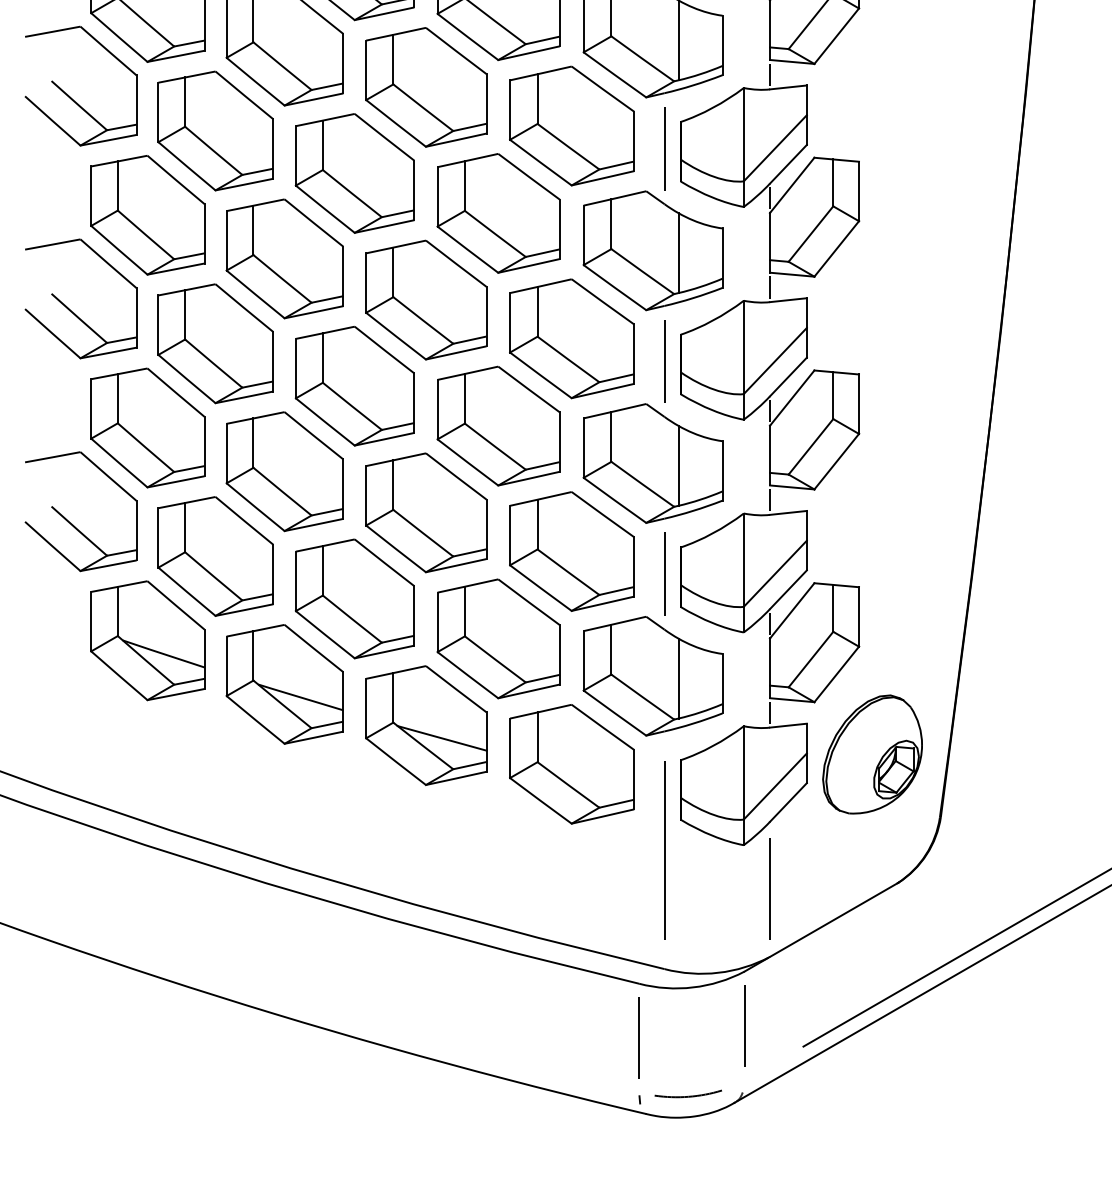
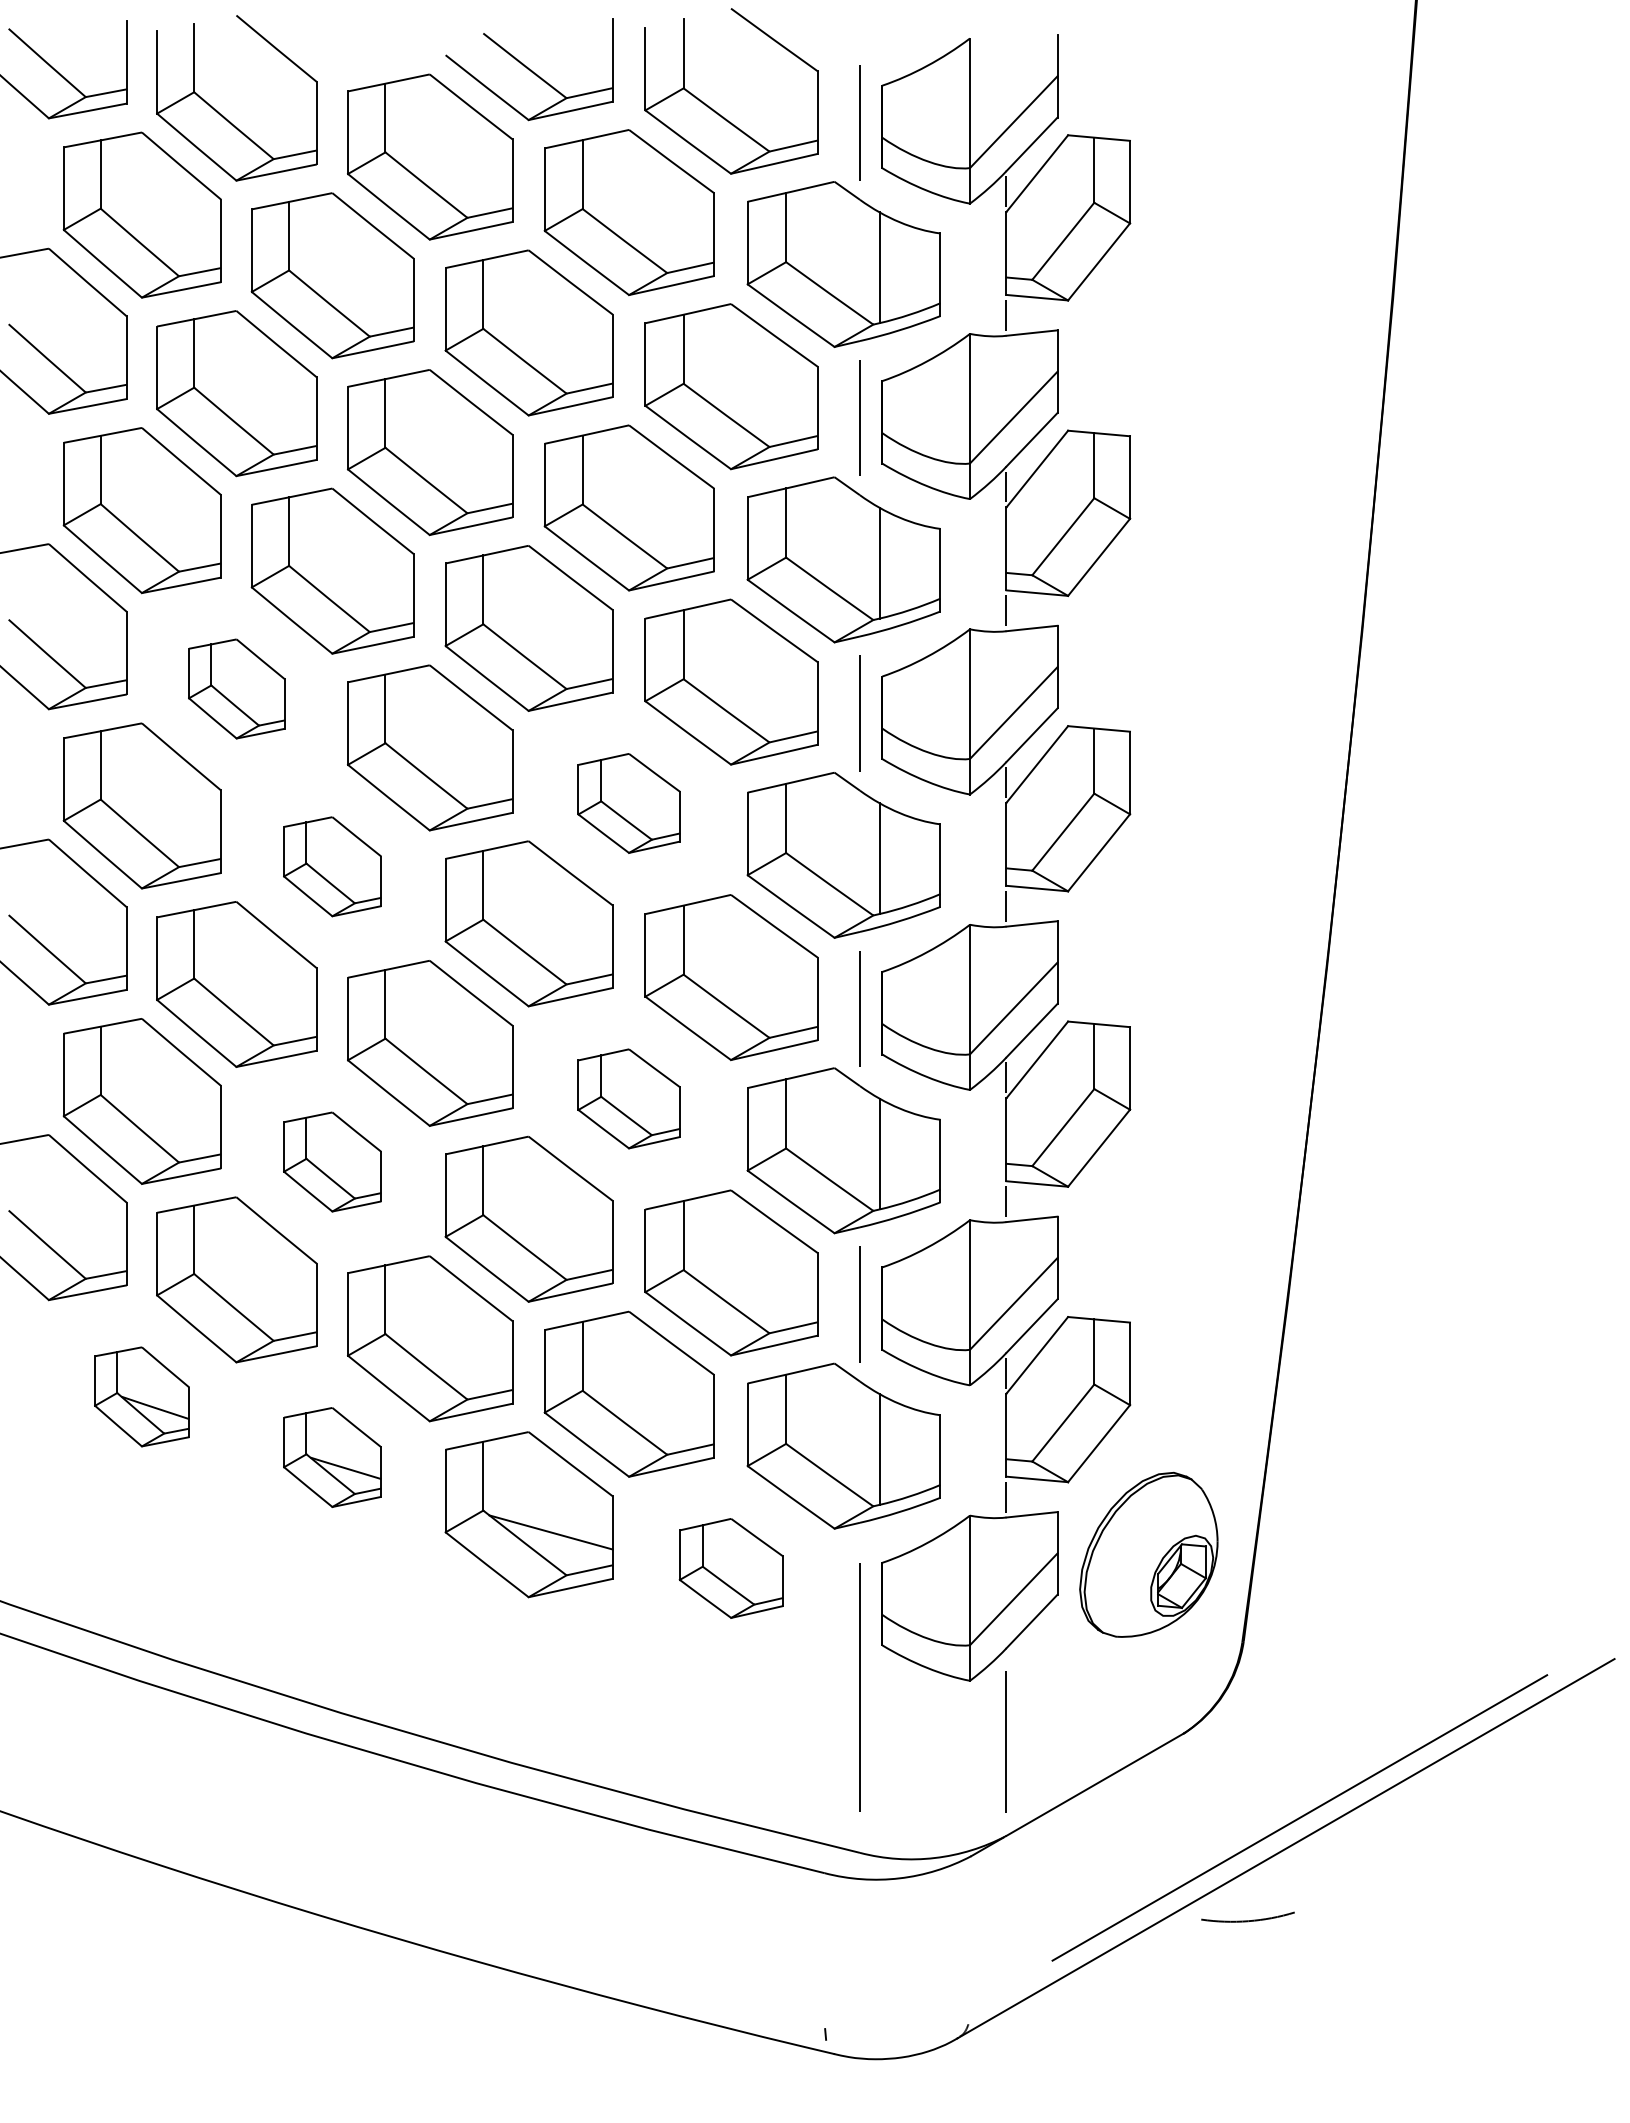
part: (215, 130) -> (236, 688), size x0.6
part: (497, 213) -> (628, 803), size x0.6
part: (284, 258) -> (332, 866), size x0.6
part: (497, 425) -> (628, 1098), size x0.6
part: (284, 471) -> (332, 1161), size x0.6
part: (147, 640) -> (141, 1396), size x0.6
part: (284, 684) -> (332, 1457), size x0.6
part: (572, 764) -> (731, 1568), size x0.6
line: (744, 1025) -> (971, 1931), removed
line: (639, 1037) -> (824, 1948), removed
arc: (687, 1096) -> (1247, 1920), moved

